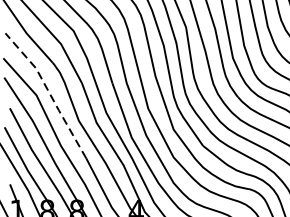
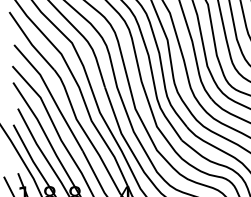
line: (49, 92) -> (51, 95), dashed -> solid

